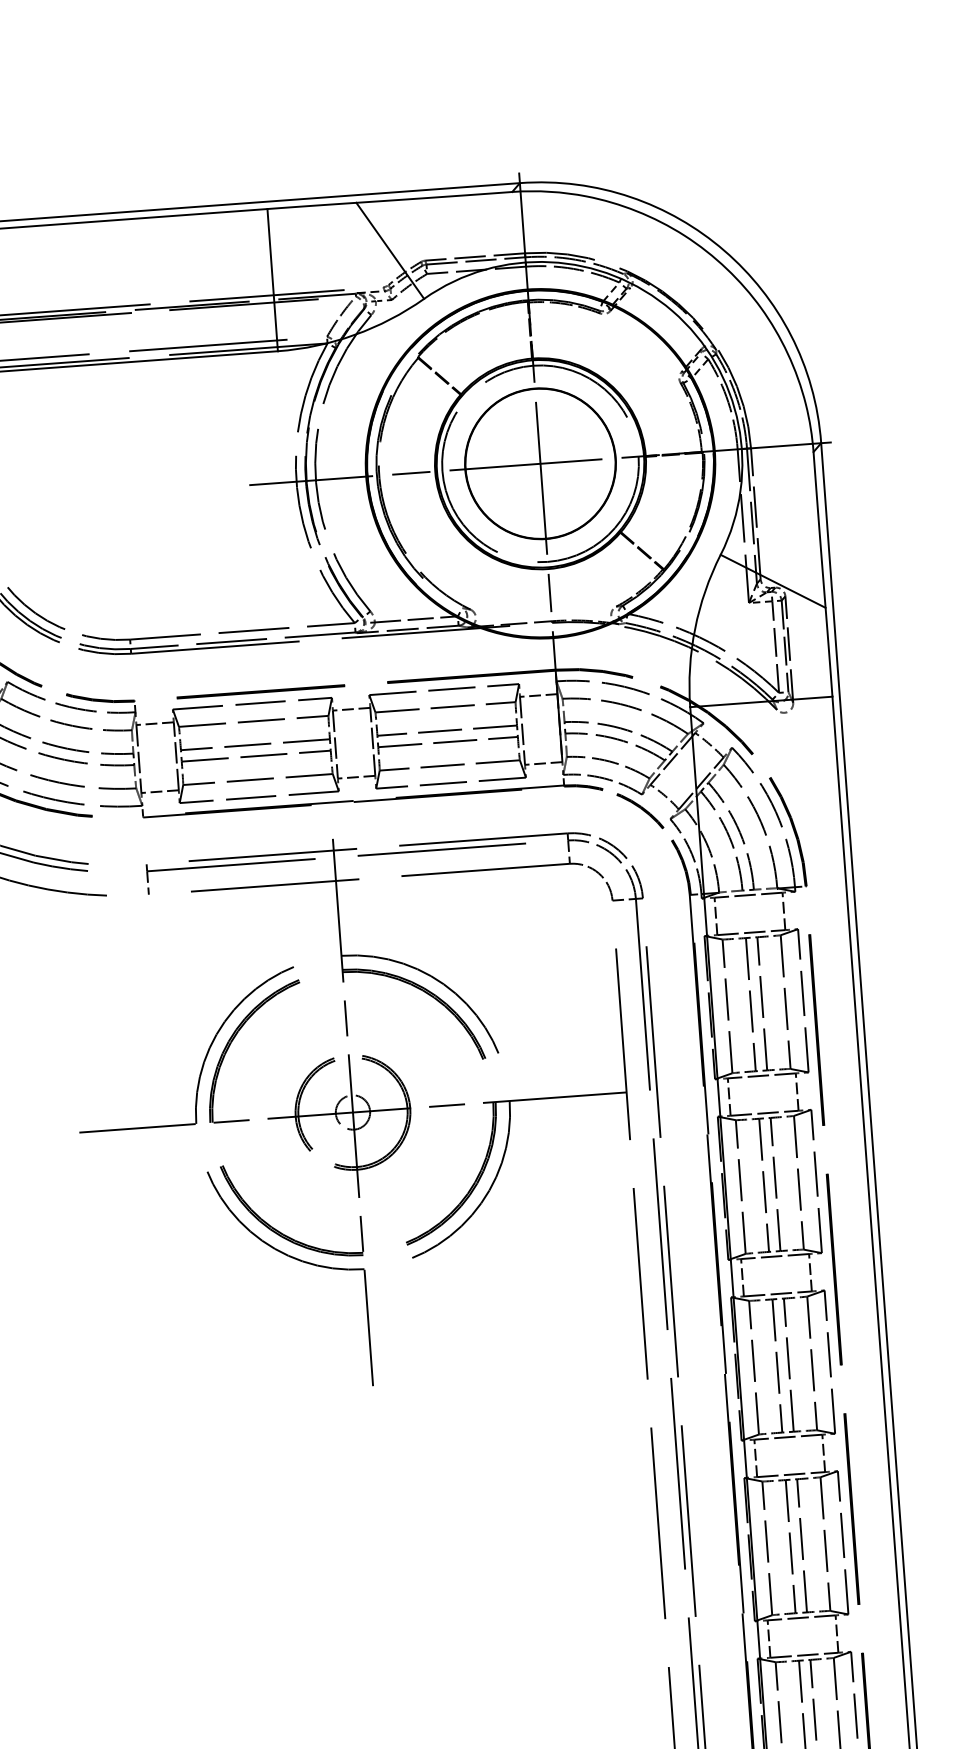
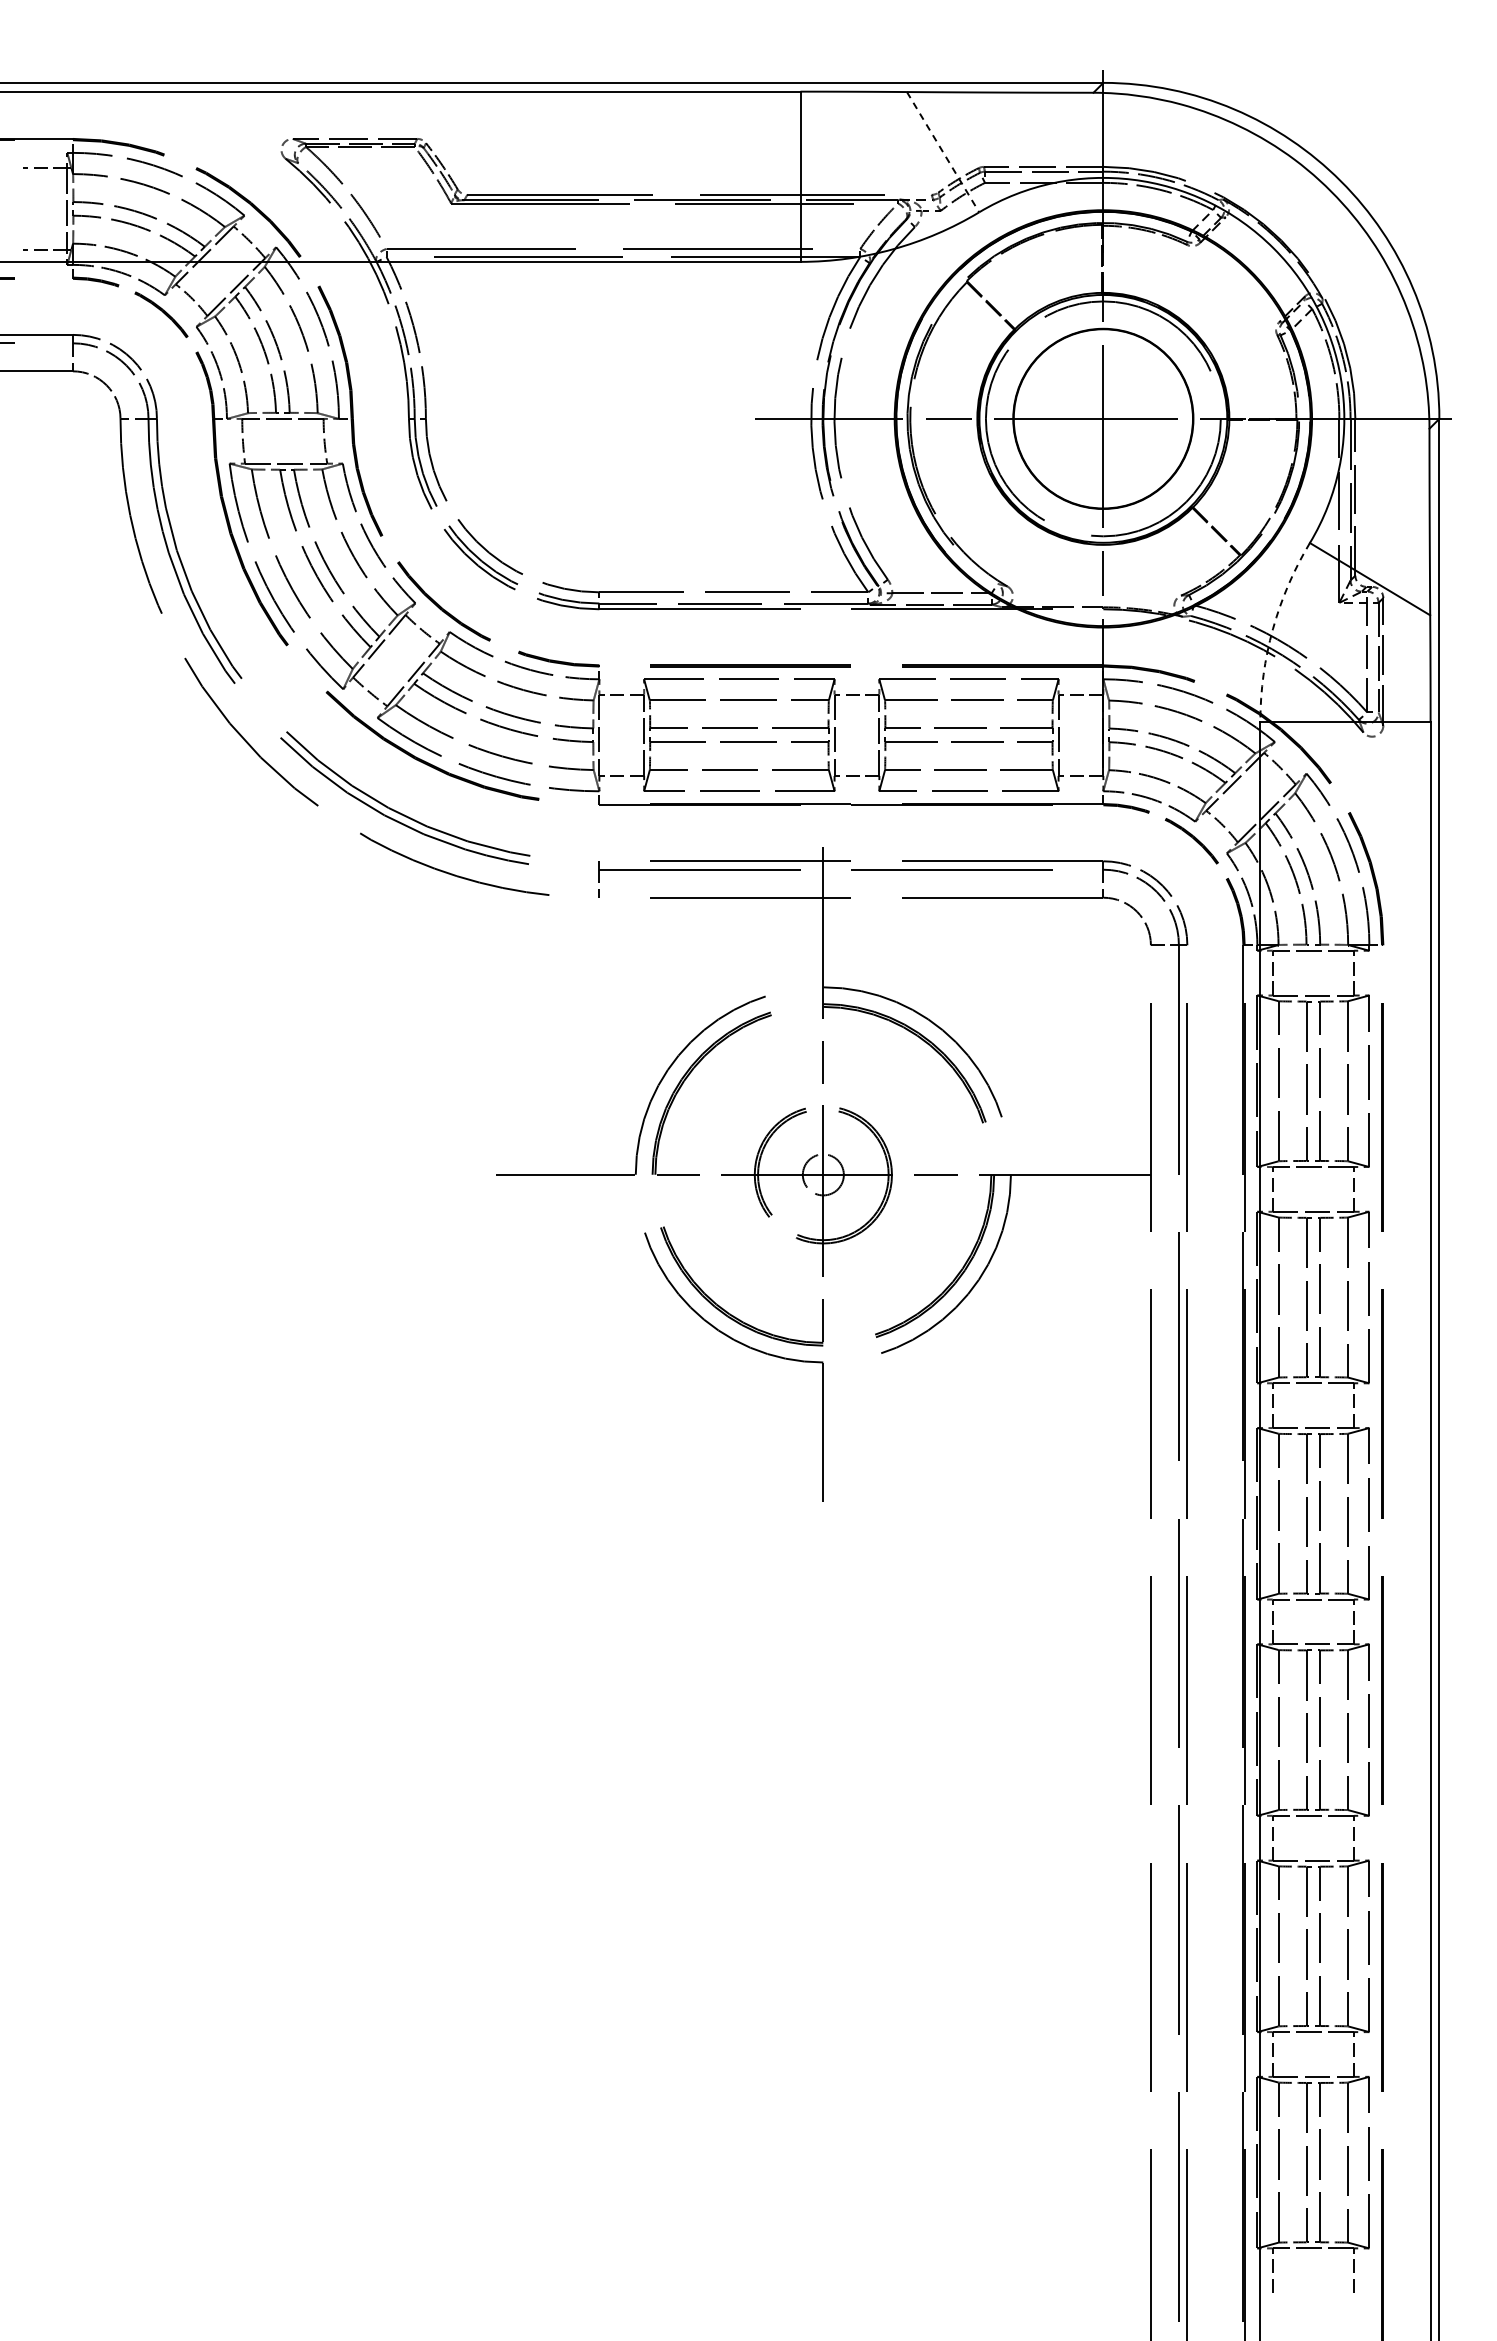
line: (390, 251) -> (943, 152), solid -> dashed
arc: (694, 629) -> (1272, 629), solid -> dashed

